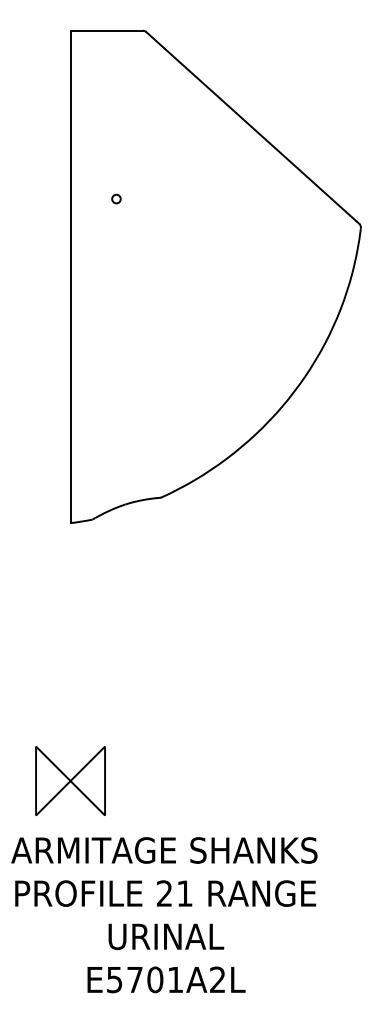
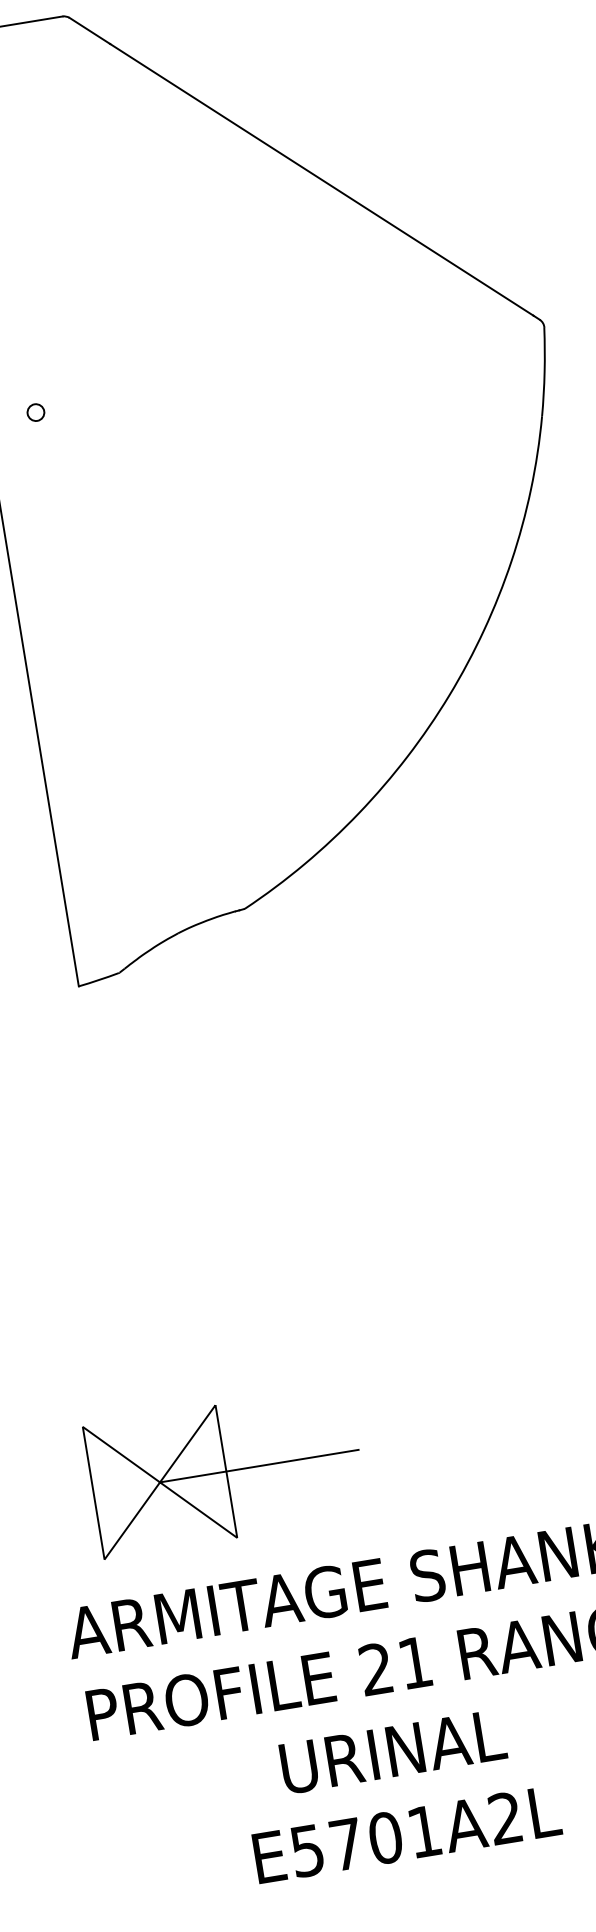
circle: (116, 198) -> (35, 411), moved
line: (121, 781) -> (258, 1467), added

